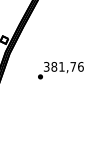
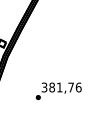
text: (60, 70) -> (58, 91), moved

